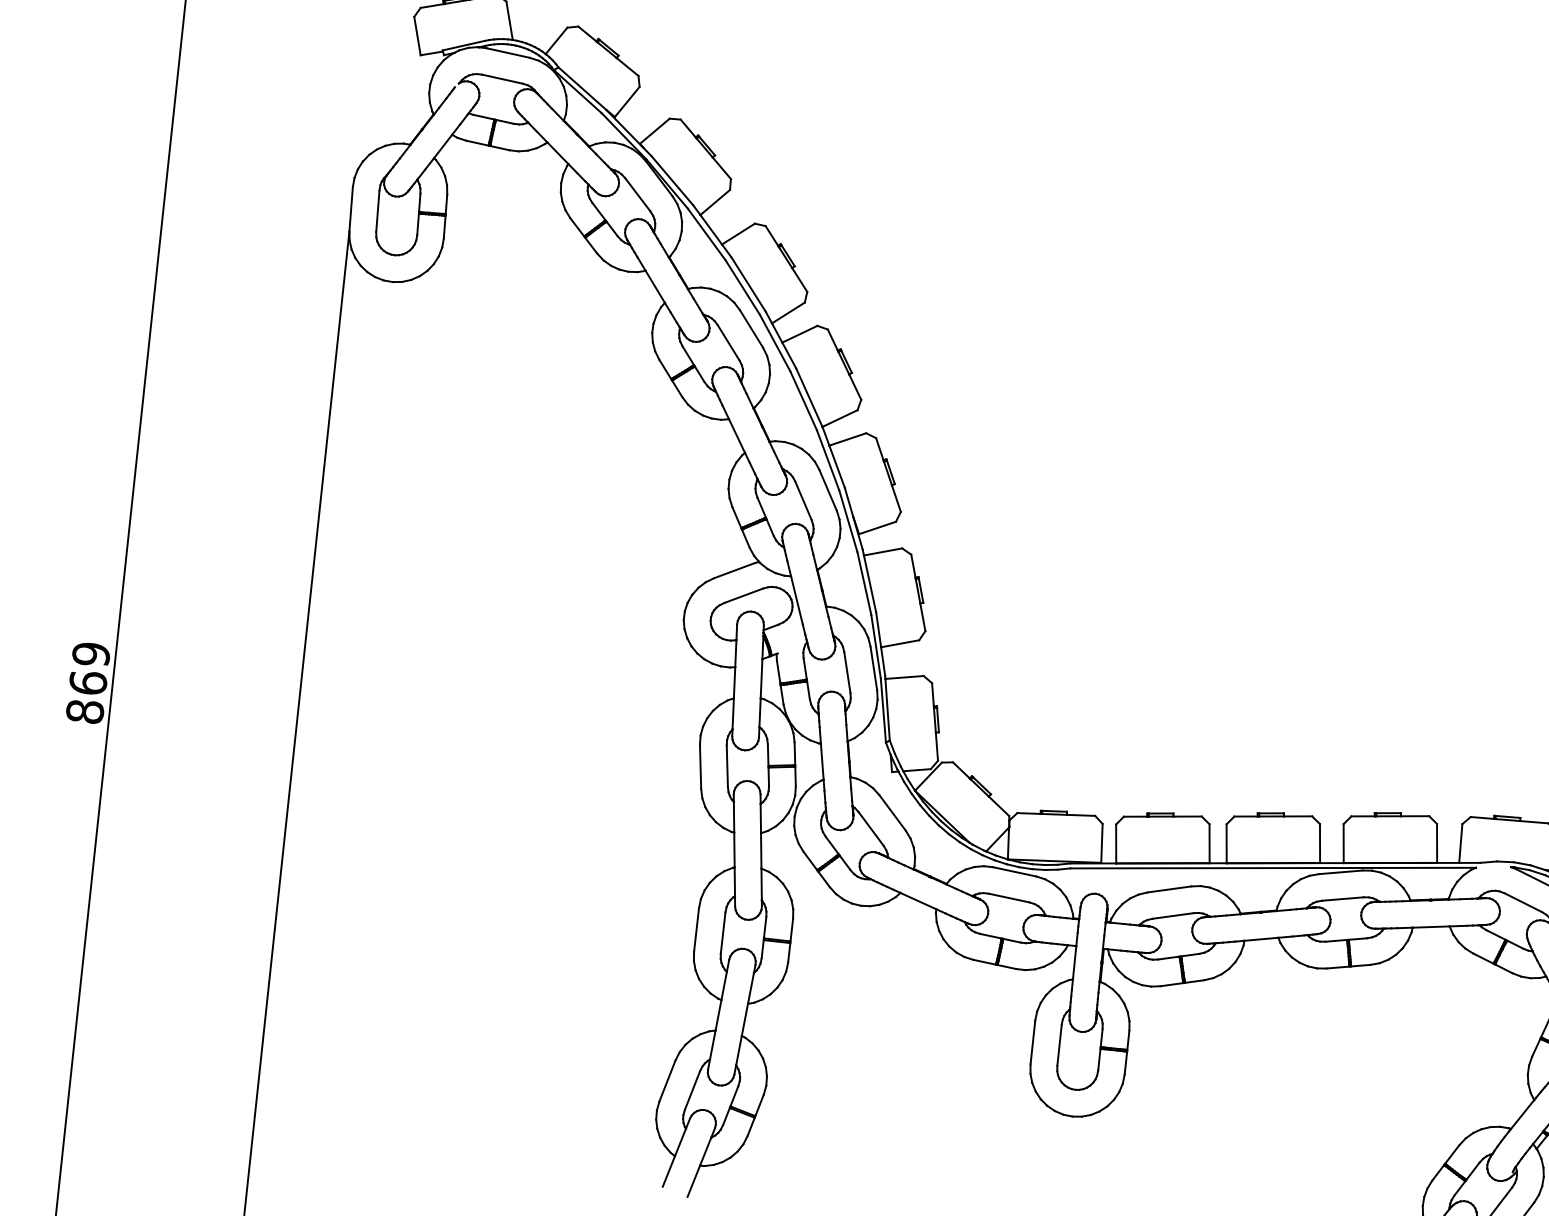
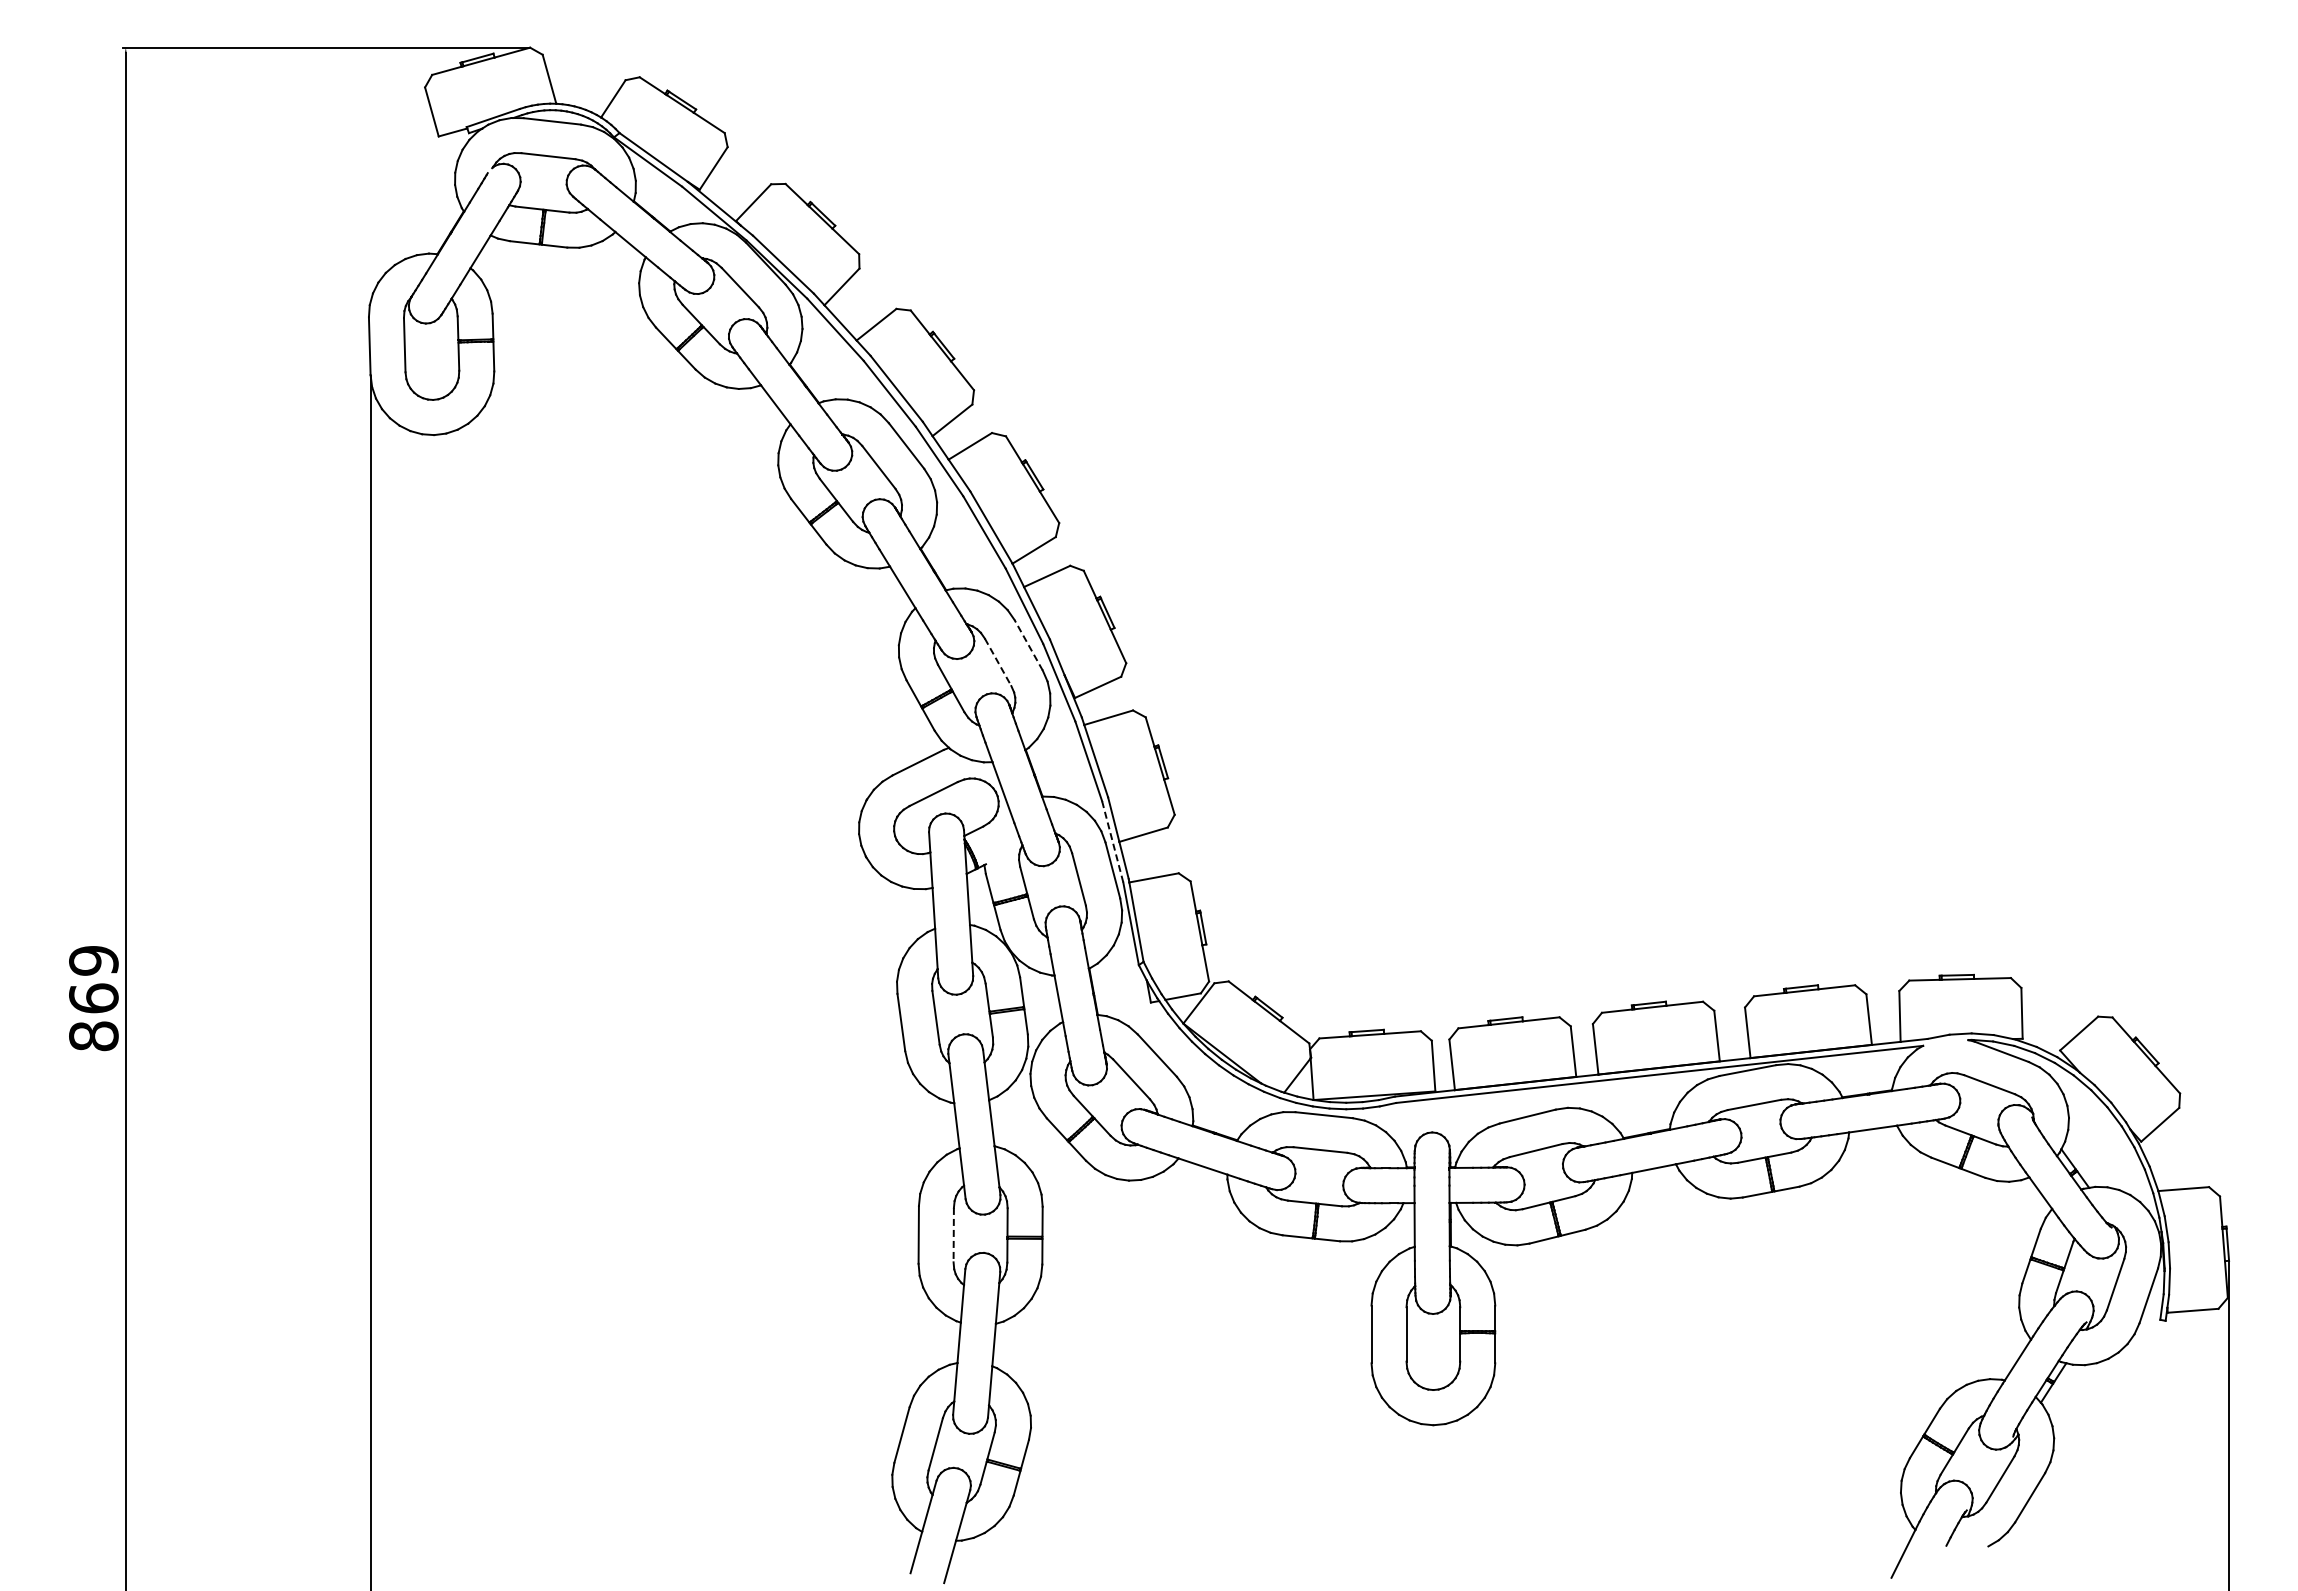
line: (827, 490) -> (1028, 645), solid -> dashed
line: (803, 500) -> (998, 662), solid -> dashed
line: (875, 647) -> (1112, 842), solid -> dashed
line: (722, 933) -> (953, 1235), solid -> dashed

